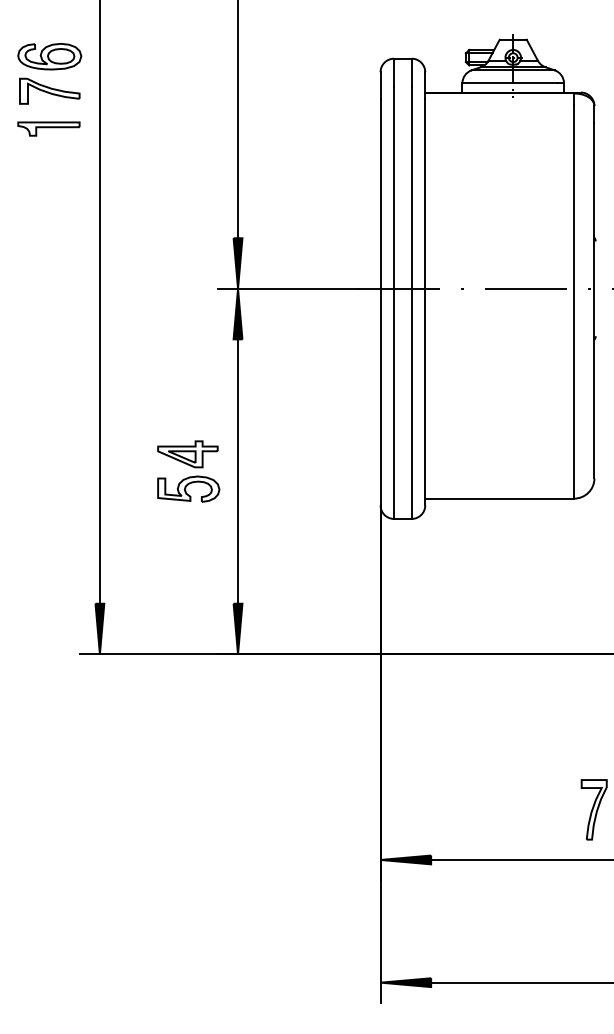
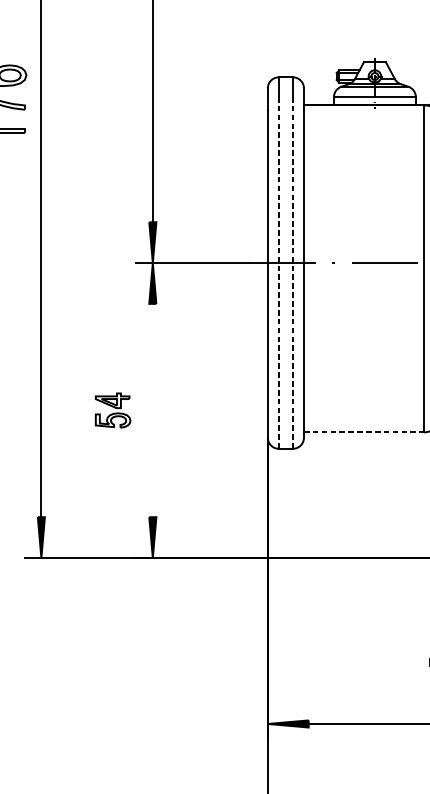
line: (394, 302) -> (279, 274), solid -> dashed
line: (411, 302) -> (292, 274), solid -> dashed
part: (188, 471) -> (112, 410), size x0.7
line: (238, 471) -> (153, 410), removed
line: (500, 498) -> (364, 432), solid -> dashed

